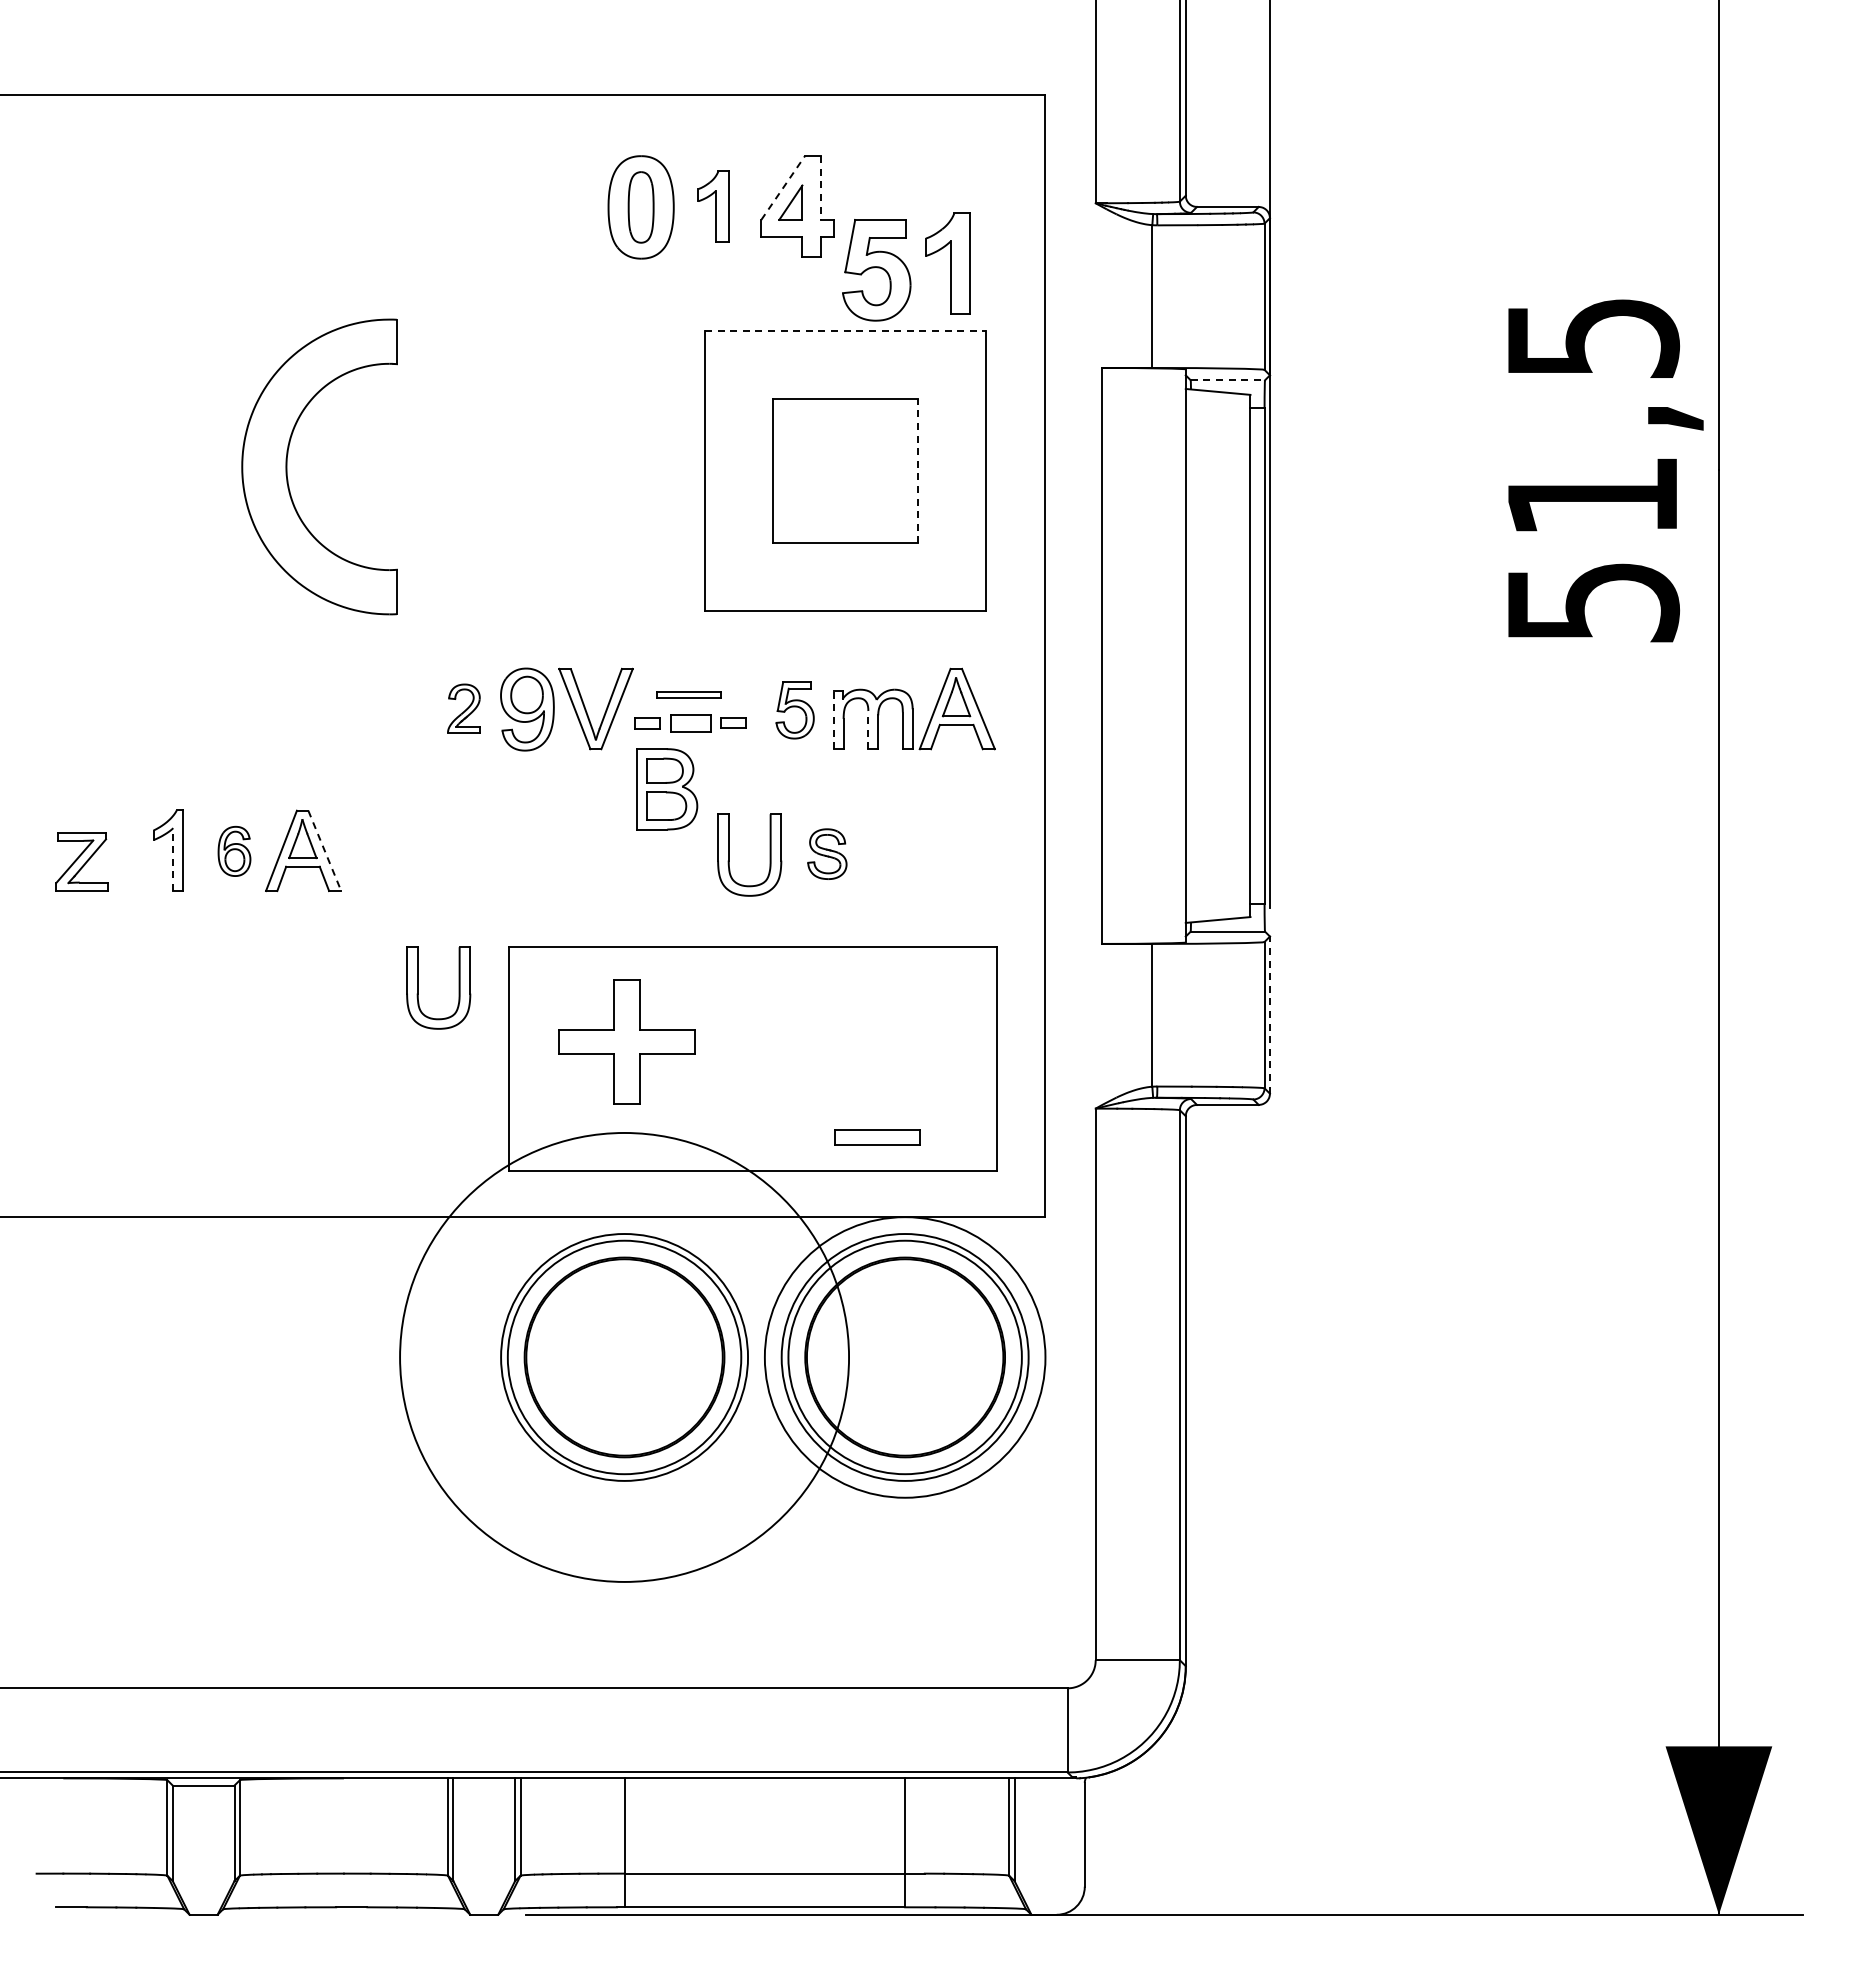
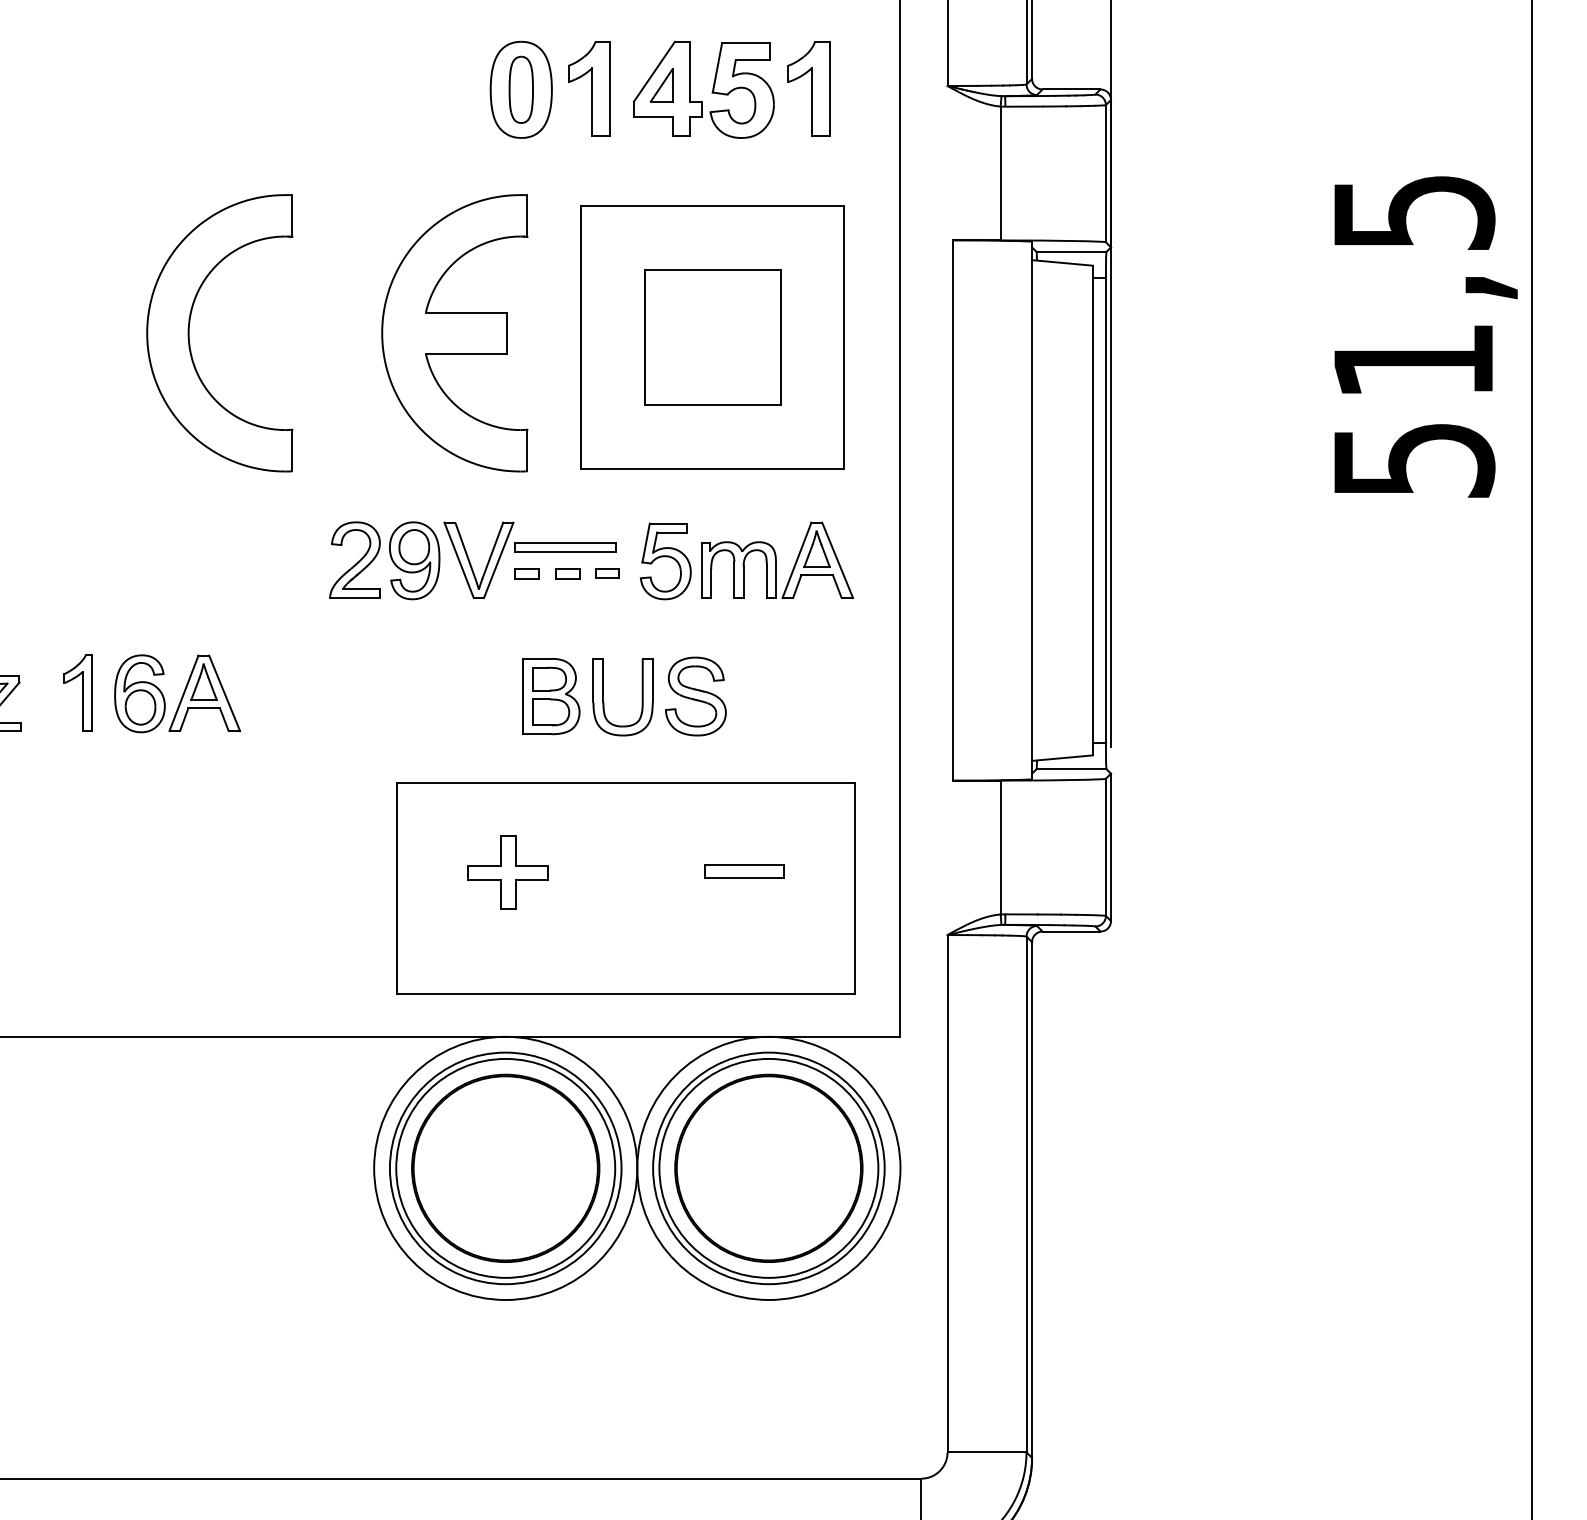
line: (783, 188) -> (654, 72), dashed -> solid
line: (821, 188) -> (690, 72), dashed -> solid
part: (713, 206) -> (589, 89), size x1.43
part: (947, 263) -> (808, 89), moved
part: (876, 270) -> (742, 90), moved
line: (845, 330) -> (712, 205), dashed -> solid
line: (1228, 380) -> (1072, 252), dashed -> solid
part: (570, 466) -> (455, 332), added
line: (917, 470) -> (780, 336), dashed -> solid
part: (688, 694) -> (565, 546), size x1.67
part: (463, 708) -> (354, 559), size x1.67
part: (794, 710) -> (665, 561), size x1.43
line: (833, 719) -> (701, 570), dashed -> solid
part: (690, 723) -> (567, 573), size x0.62
line: (868, 729) -> (734, 579), dashed -> solid
part: (667, 789) -> (551, 696), moved
part: (234, 851) -> (139, 693), size x1.67
line: (325, 851) -> (225, 693), dashed -> solid
part: (827, 853) -> (696, 695), size x1.67
line: (173, 859) -> (82, 701), dashed -> solid
part: (418, 987) -> (312, 821), removed
line: (1269, 1015) -> (1110, 847), dashed -> solid
part: (627, 1041) -> (508, 872), size x0.62
part: (877, 1137) -> (744, 871), moved
circle: (624, 1357) -> (505, 1168), size x0.62

